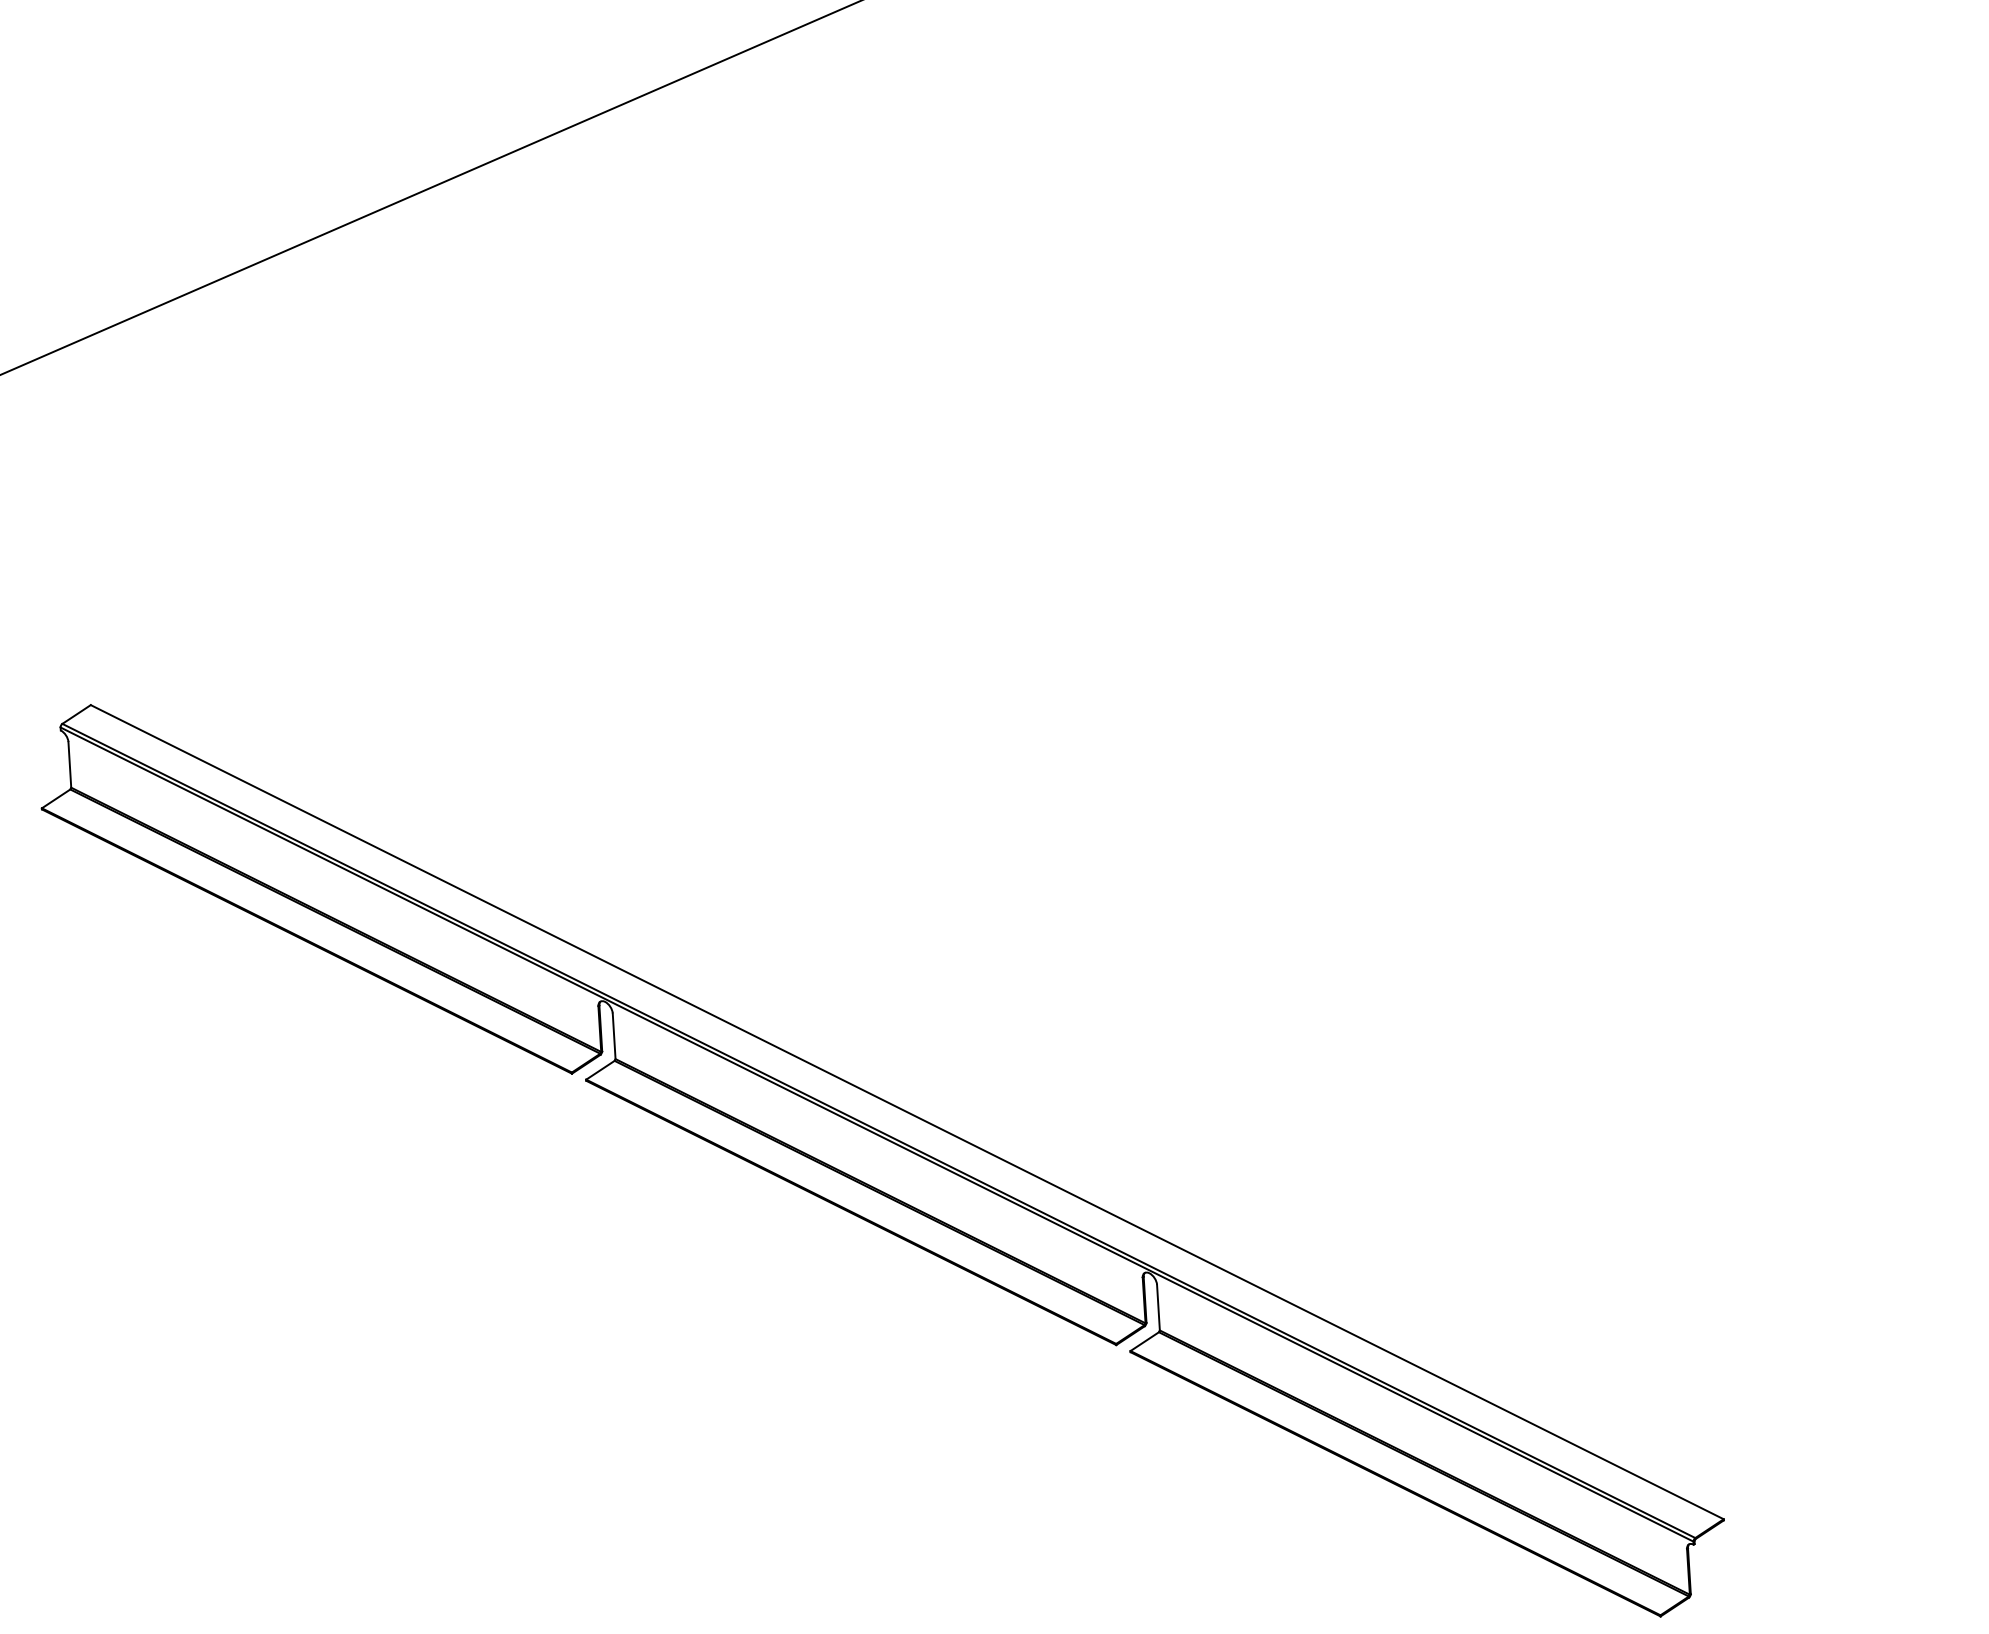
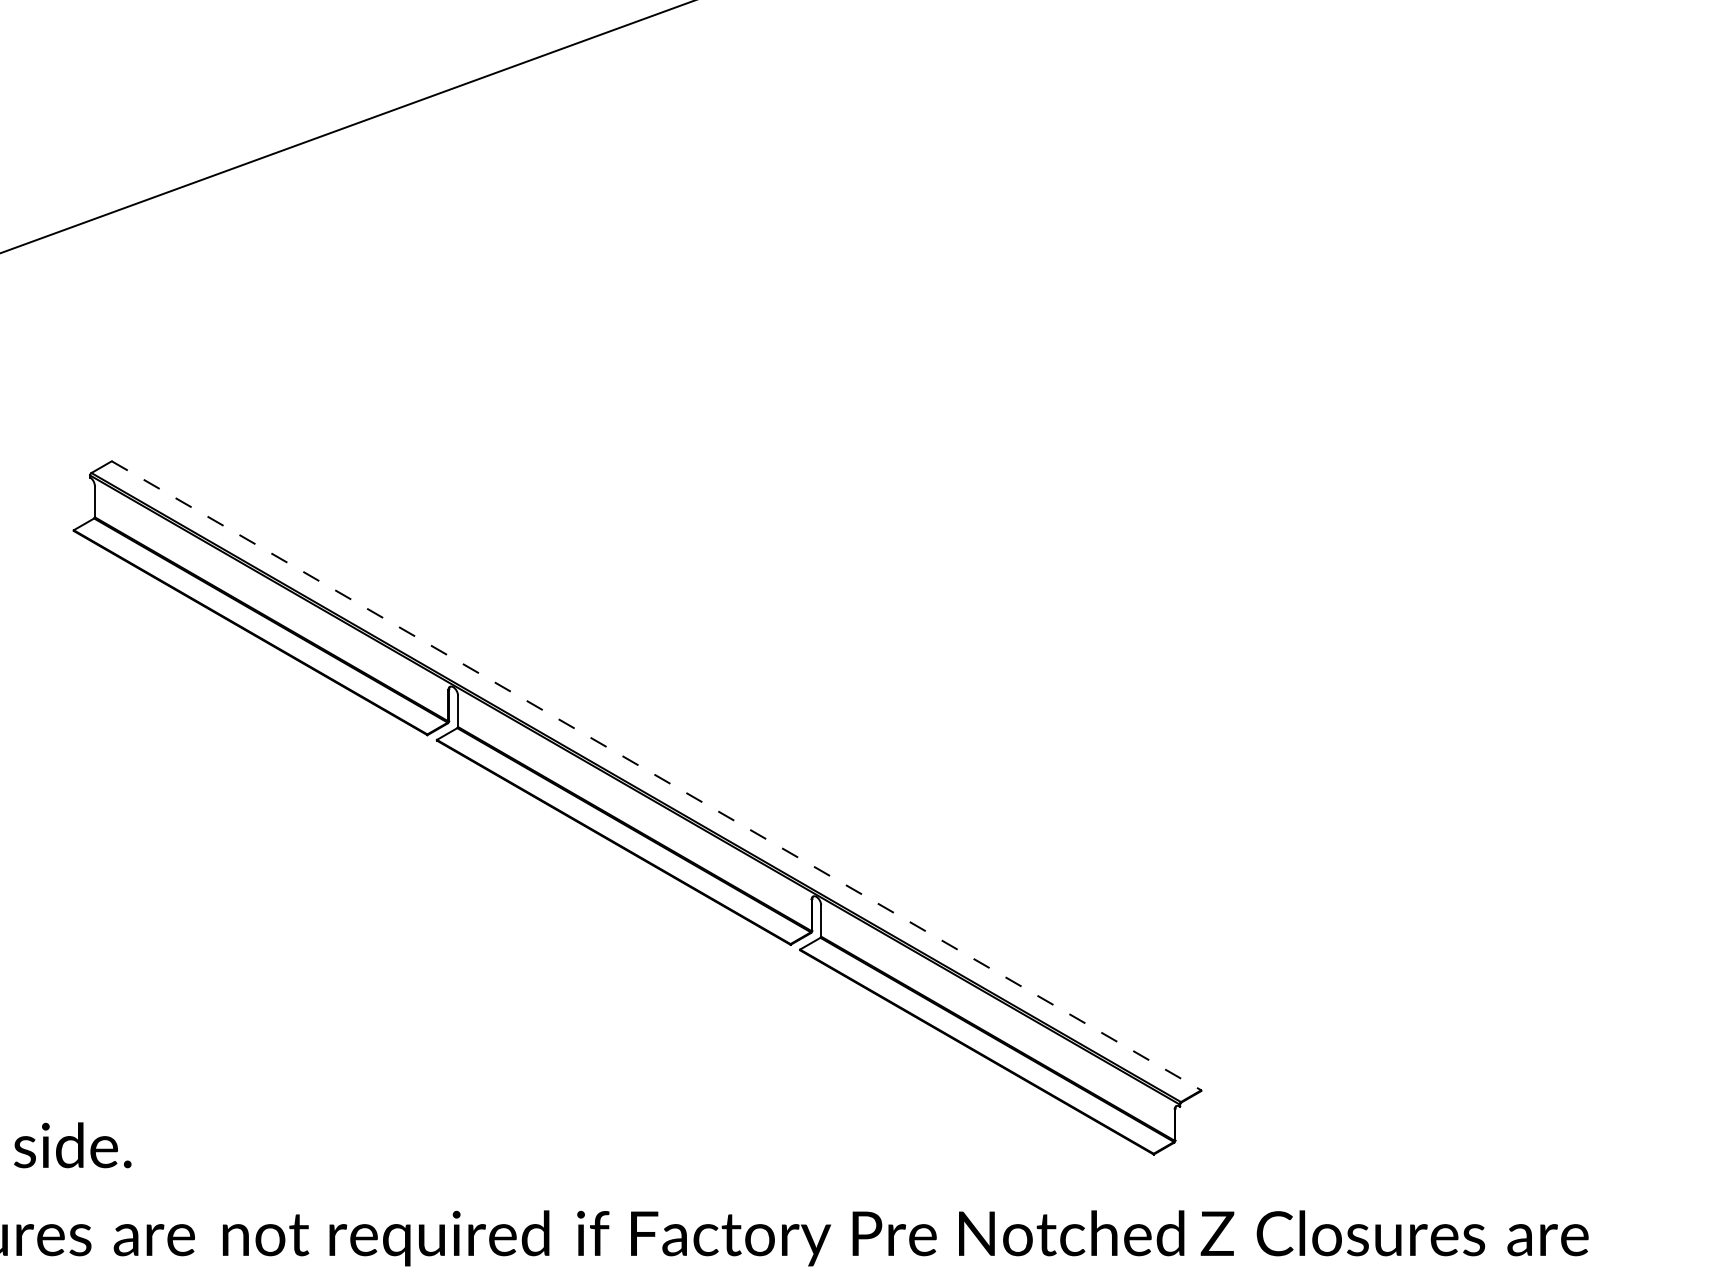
line: (907, 1113) -> (656, 776), solid -> dashed

